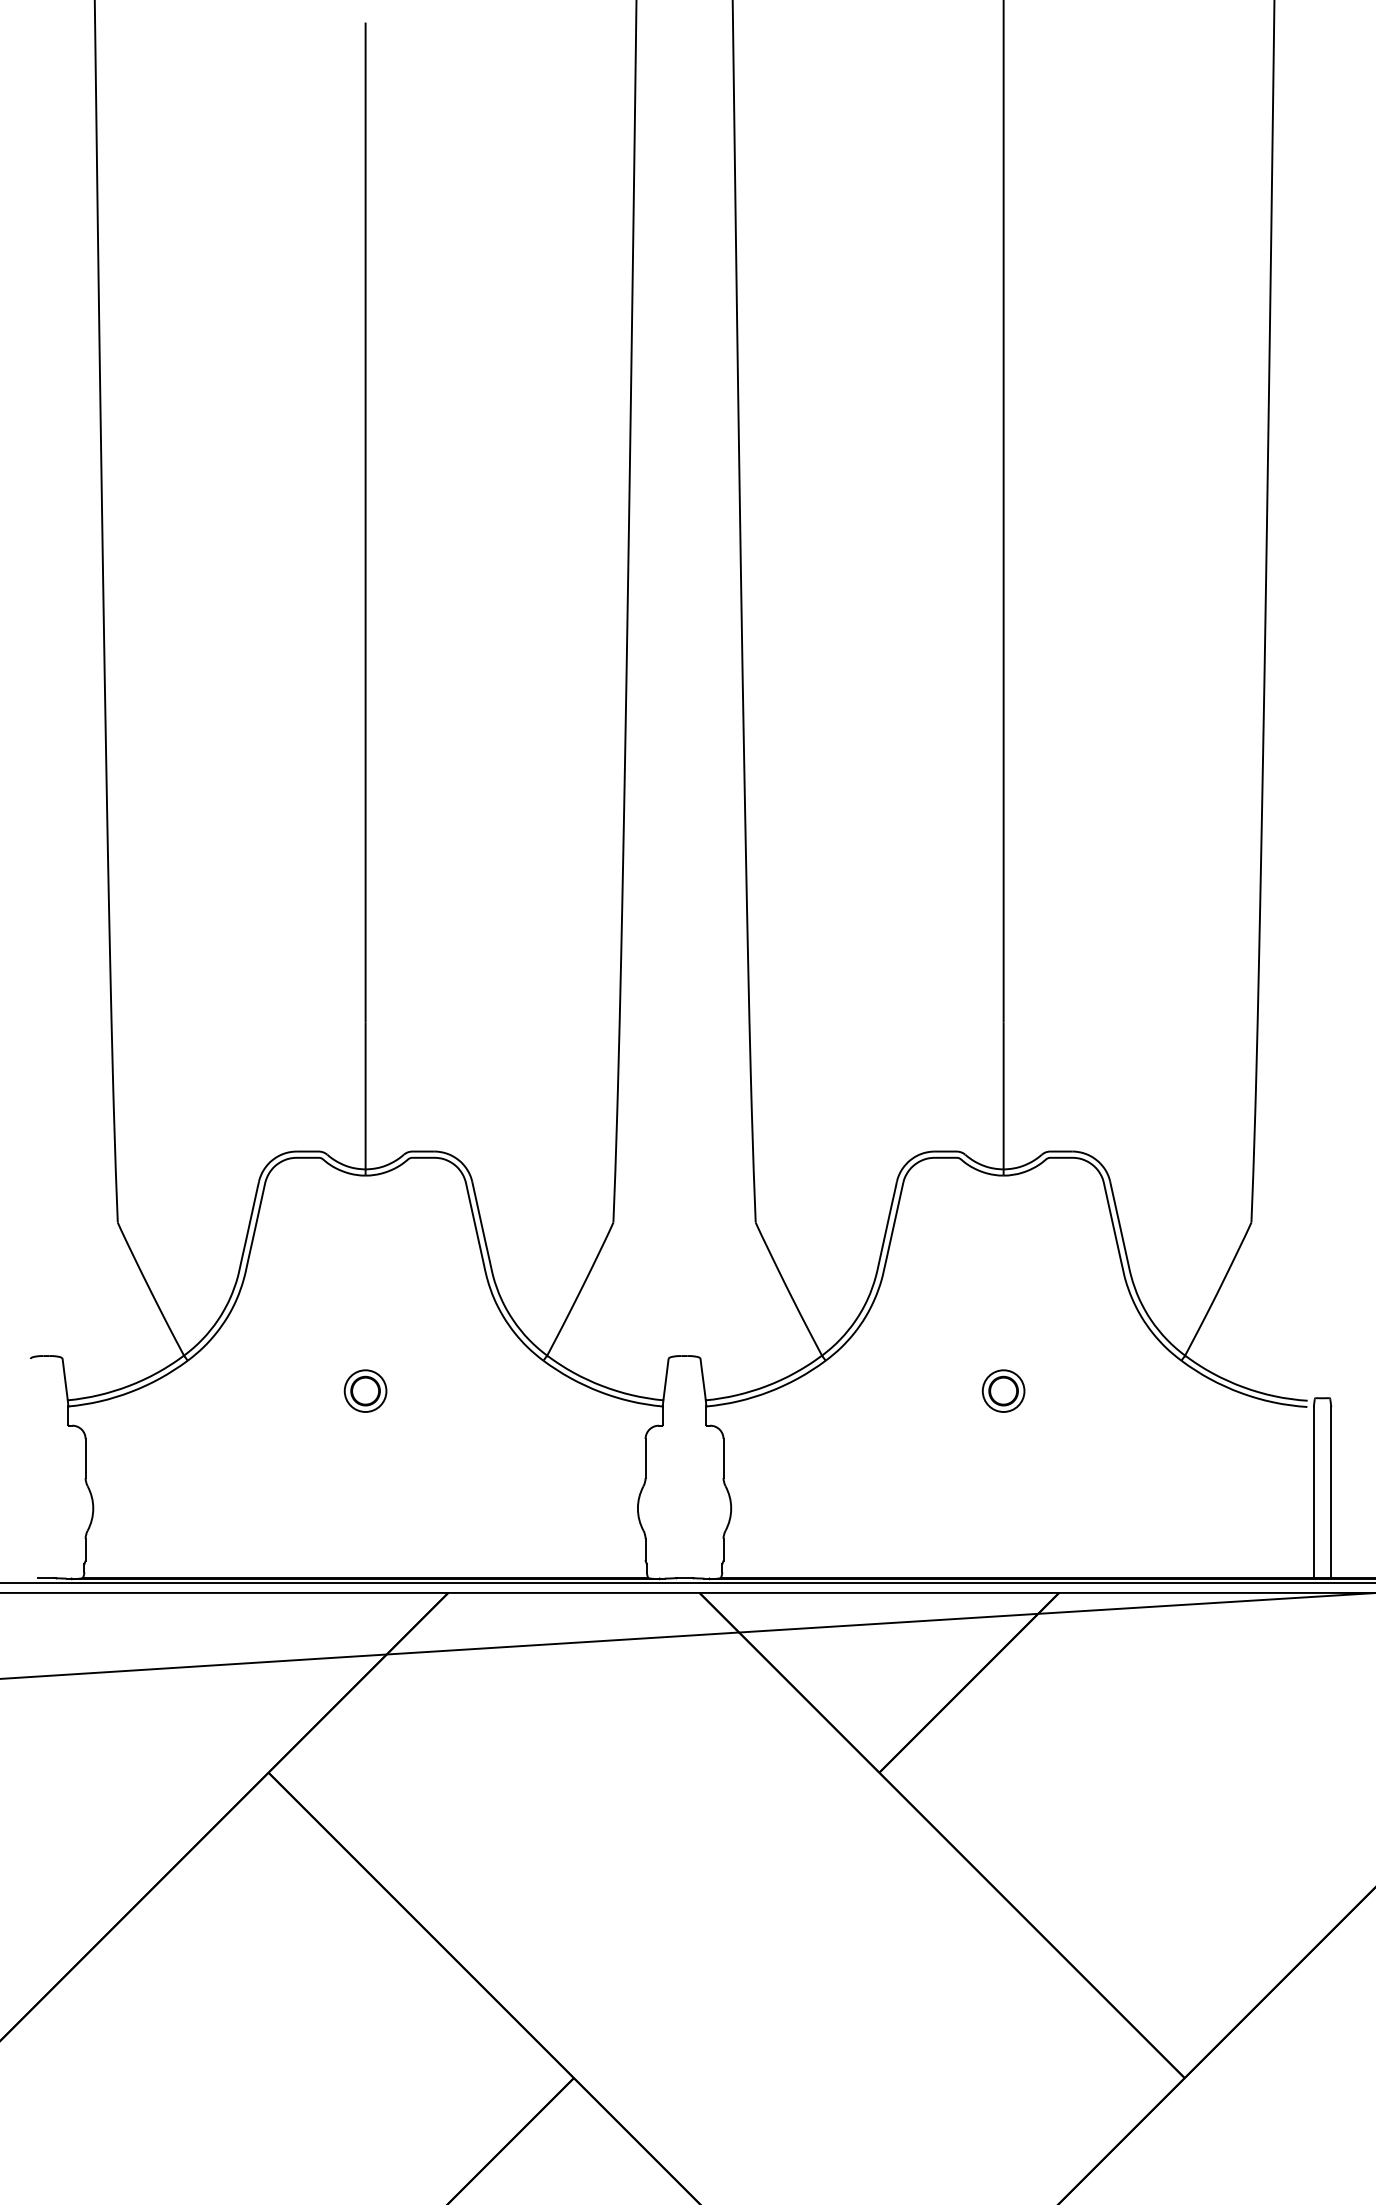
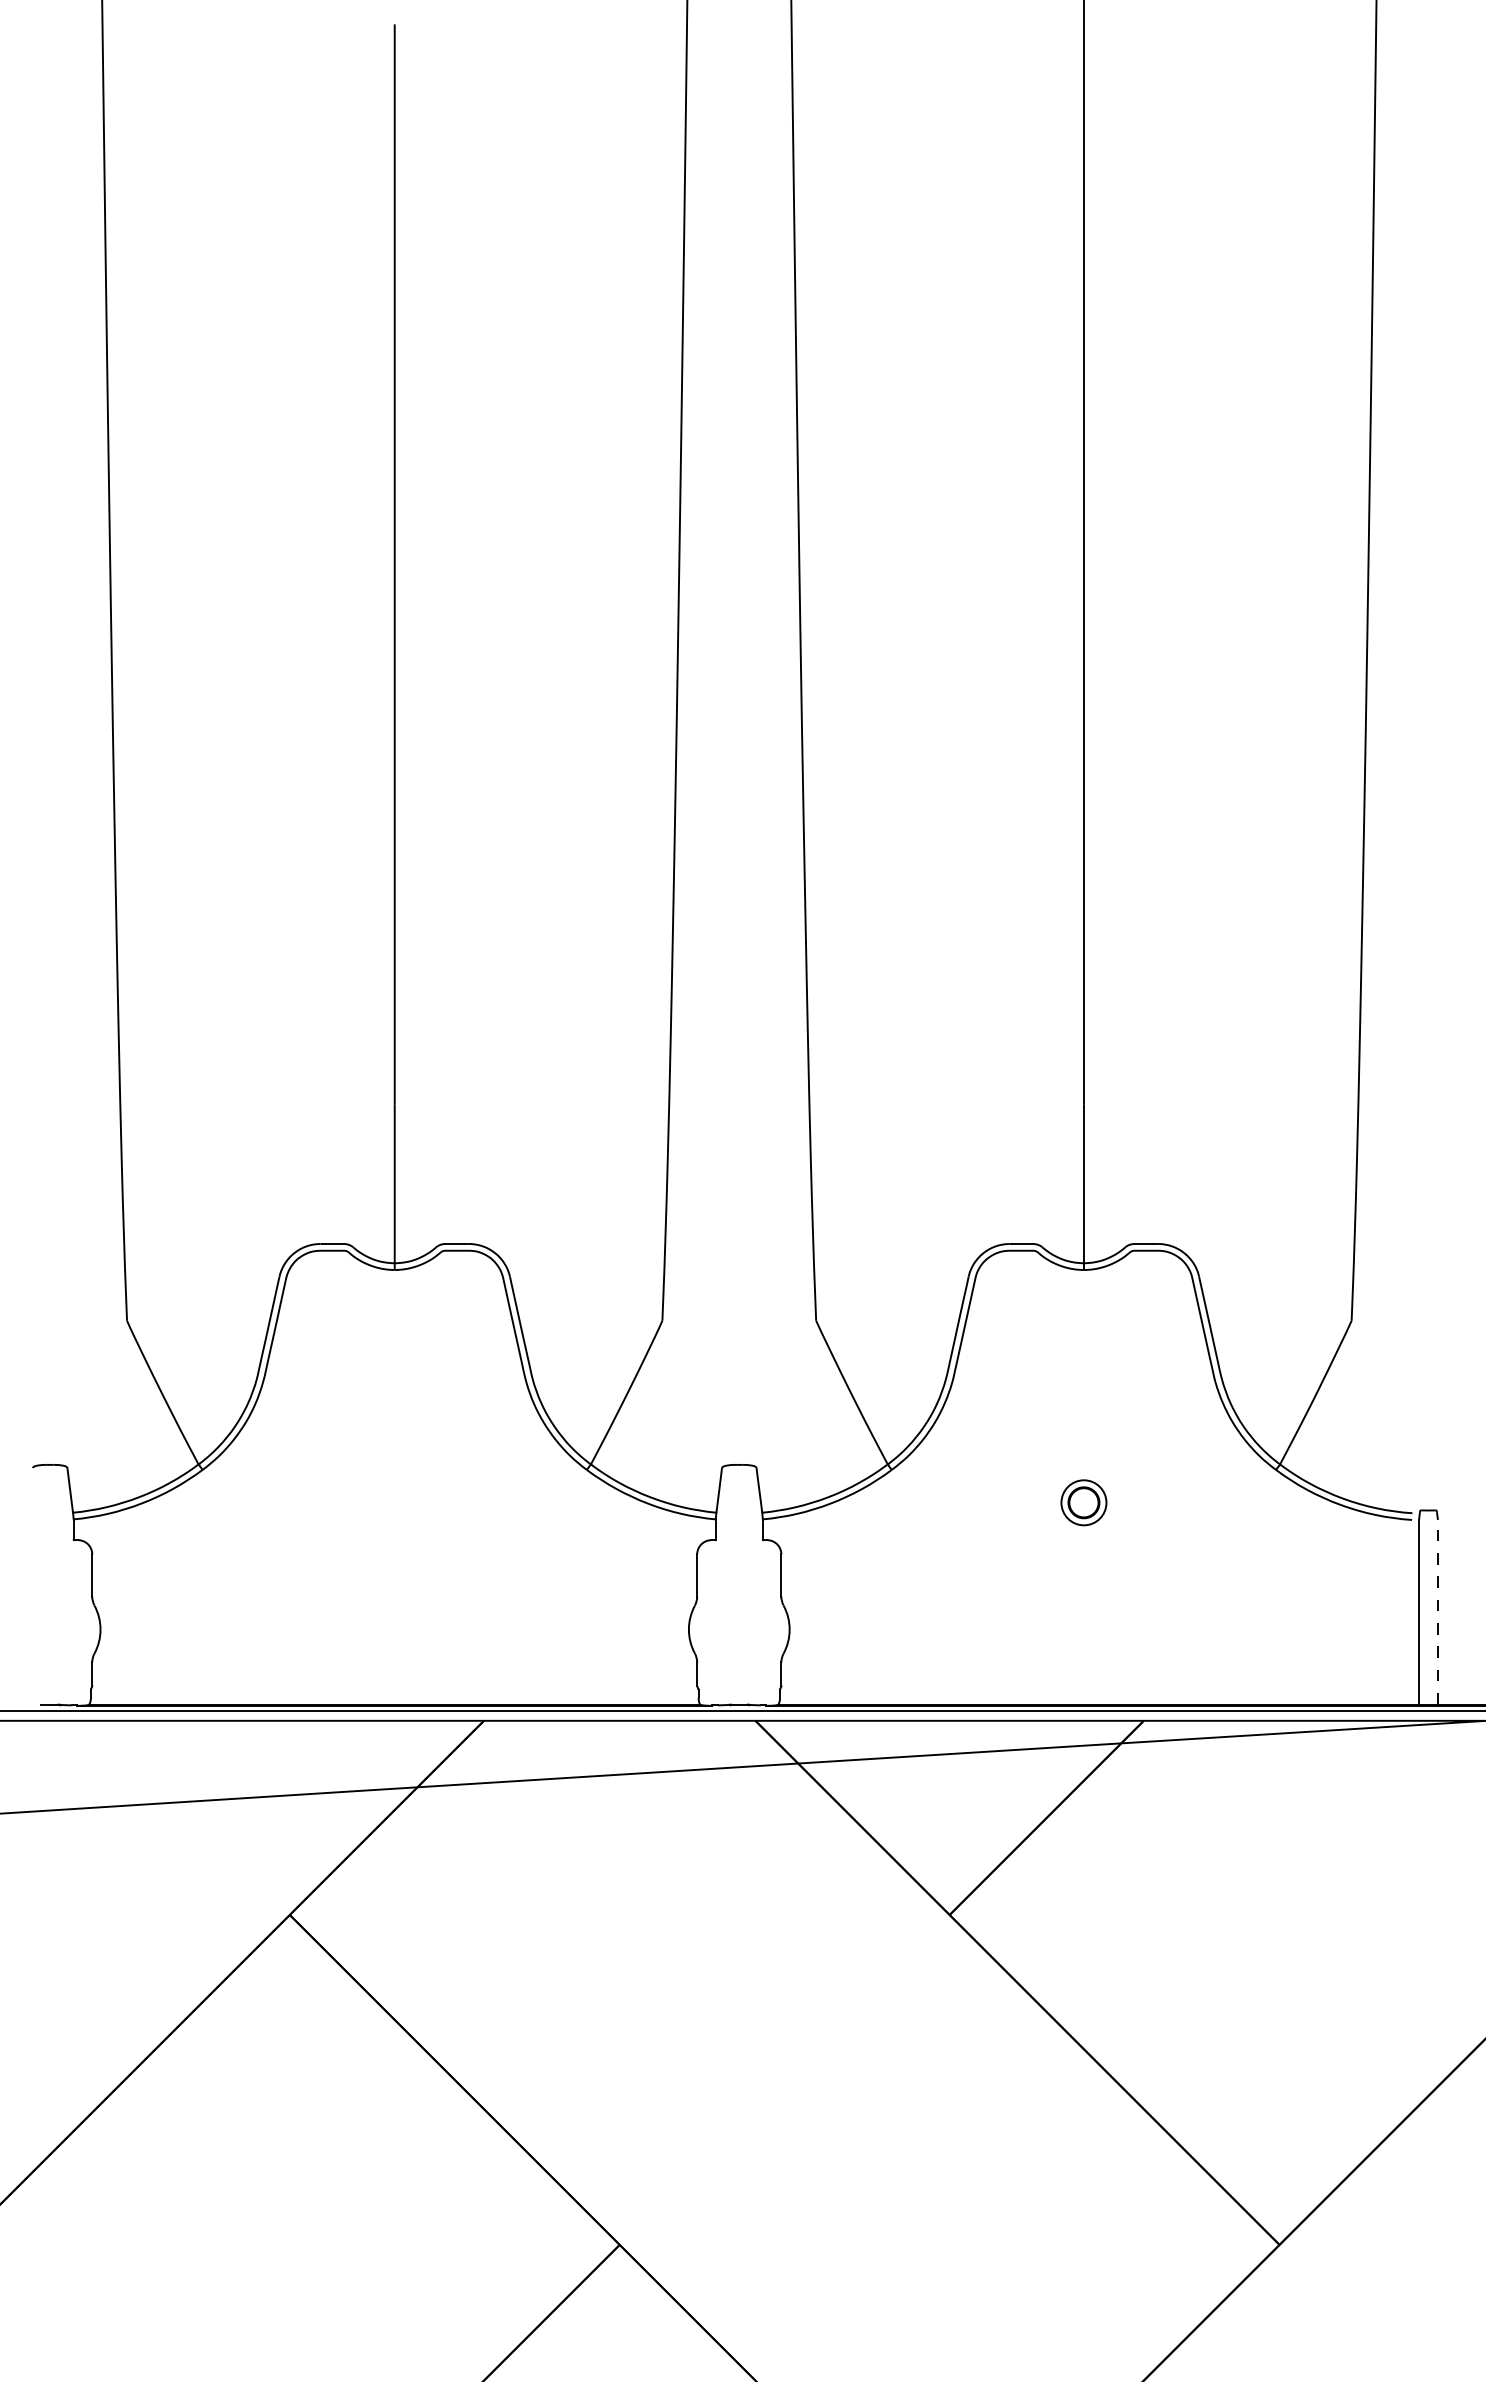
part: (365, 1390) -> (394, 1502), removed
line: (1330, 1491) -> (1437, 1611), solid -> dashed

